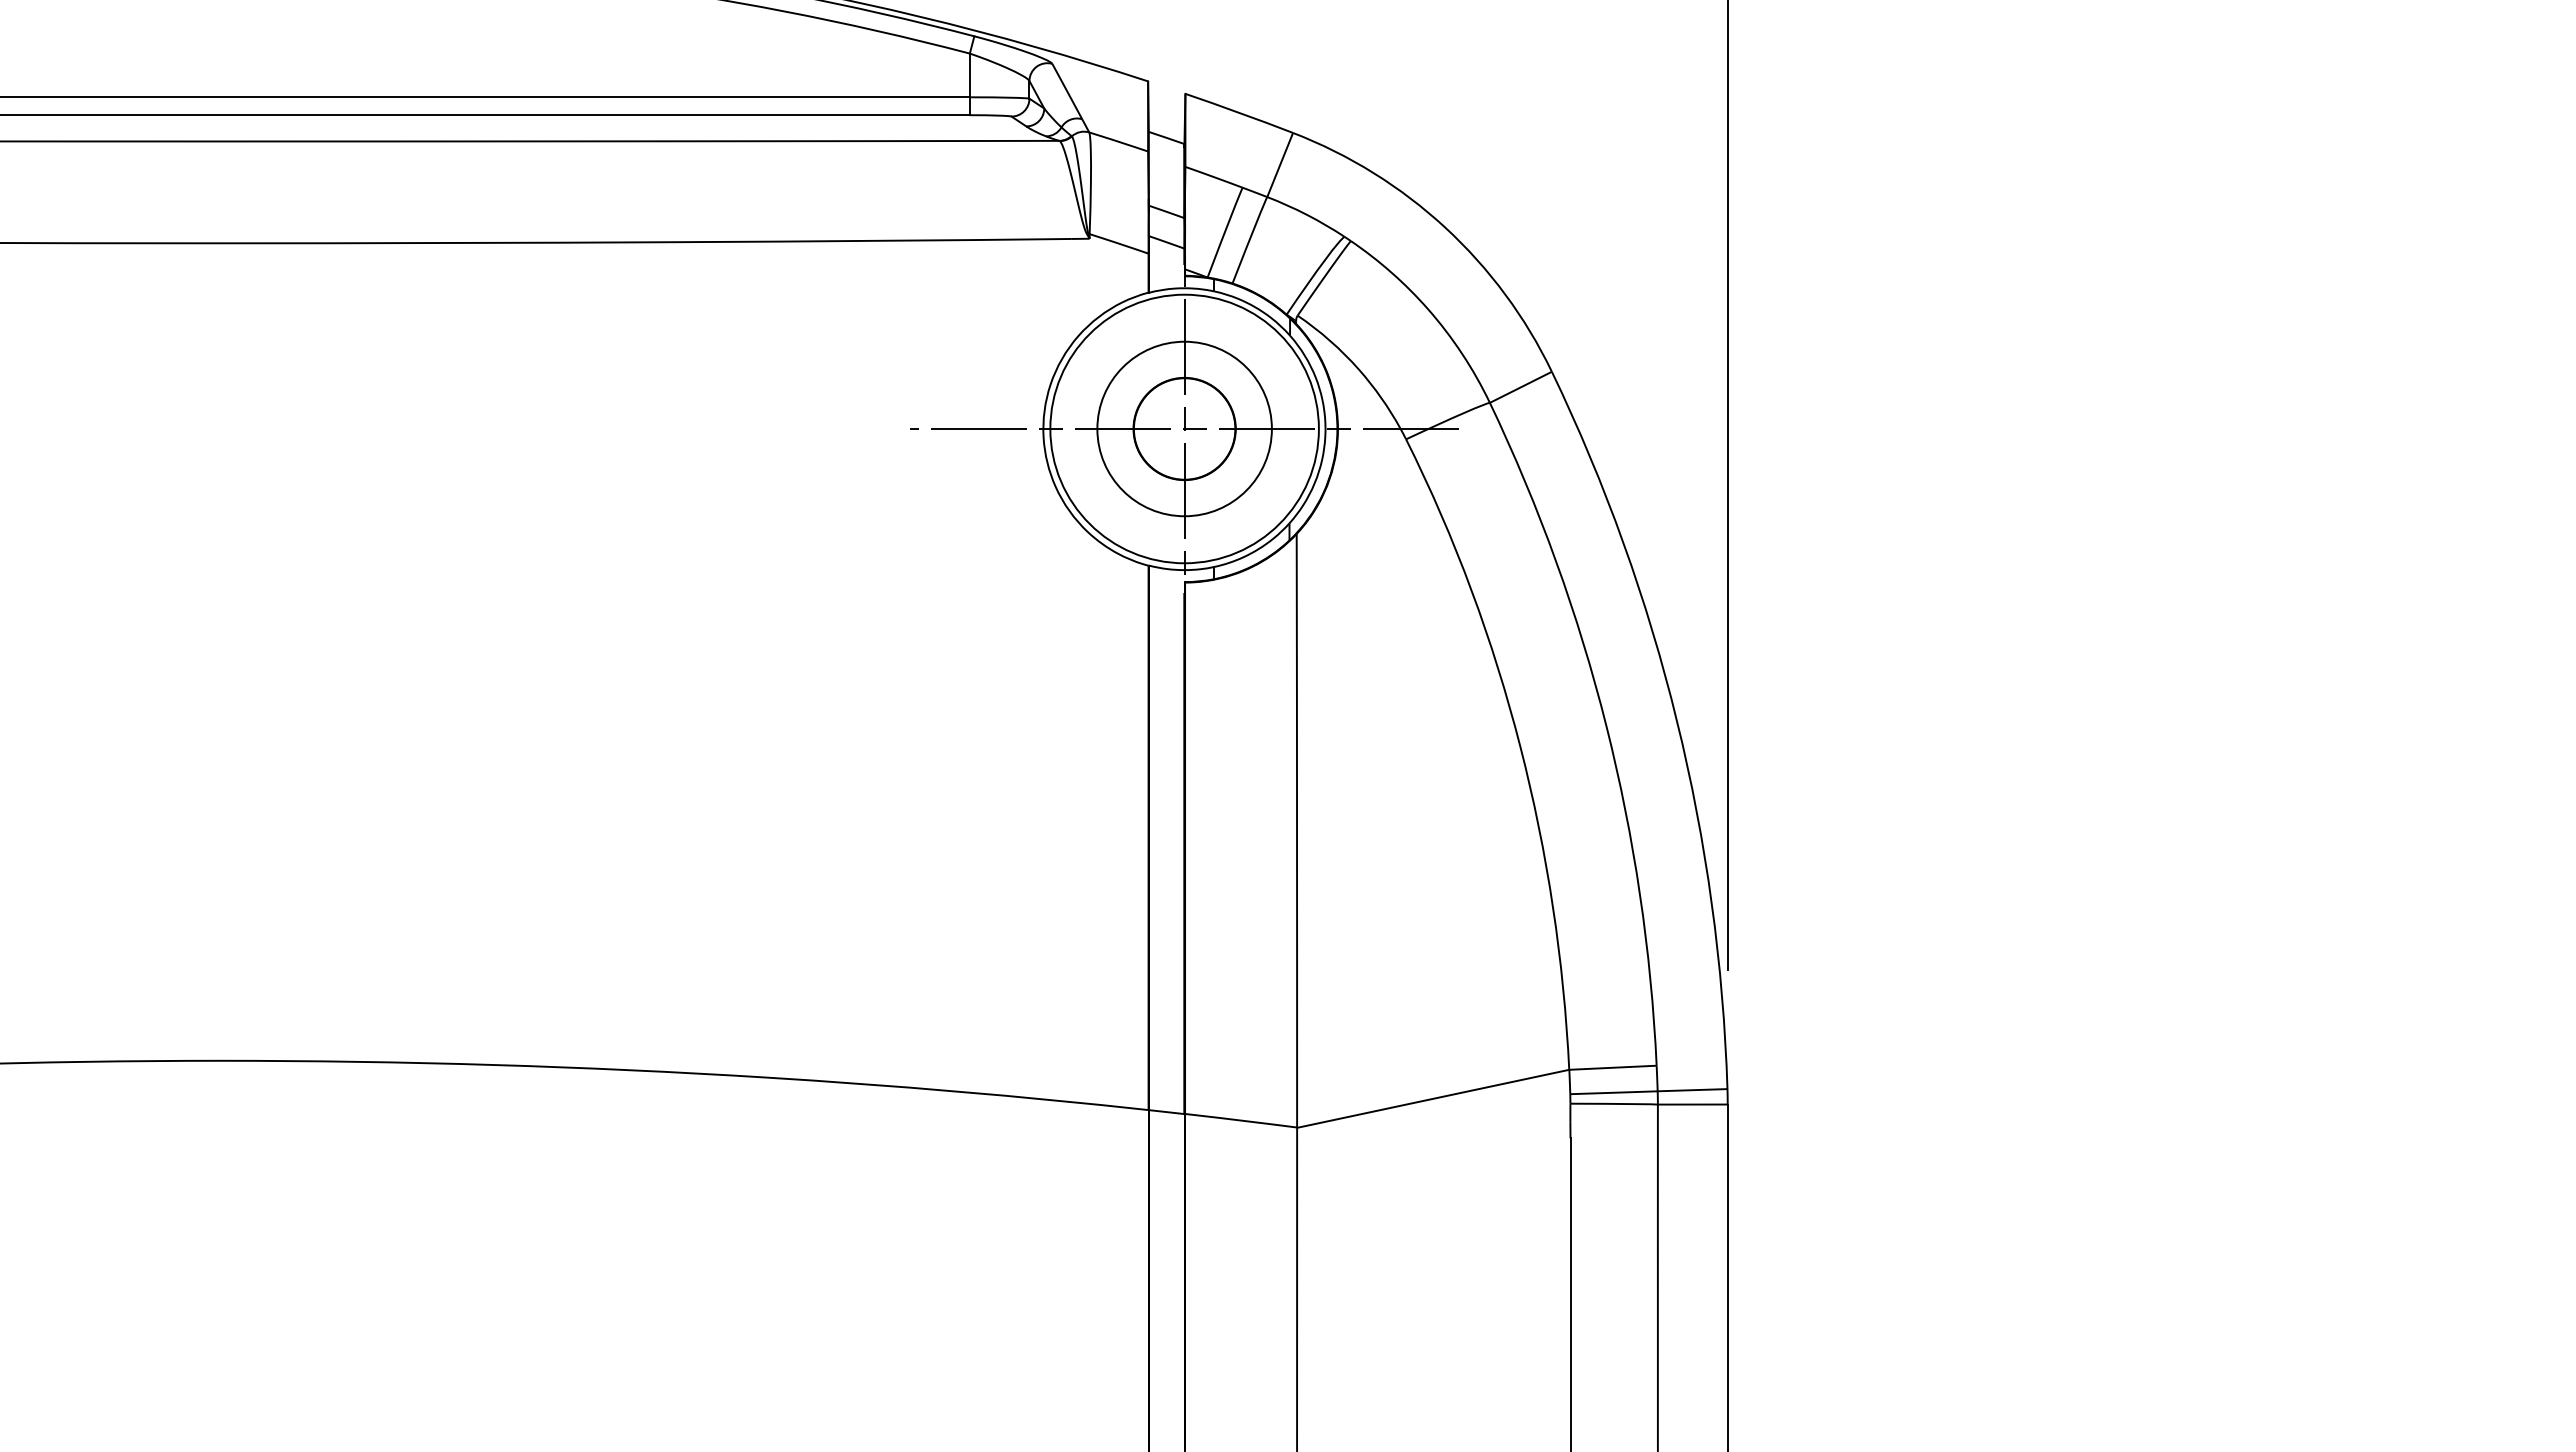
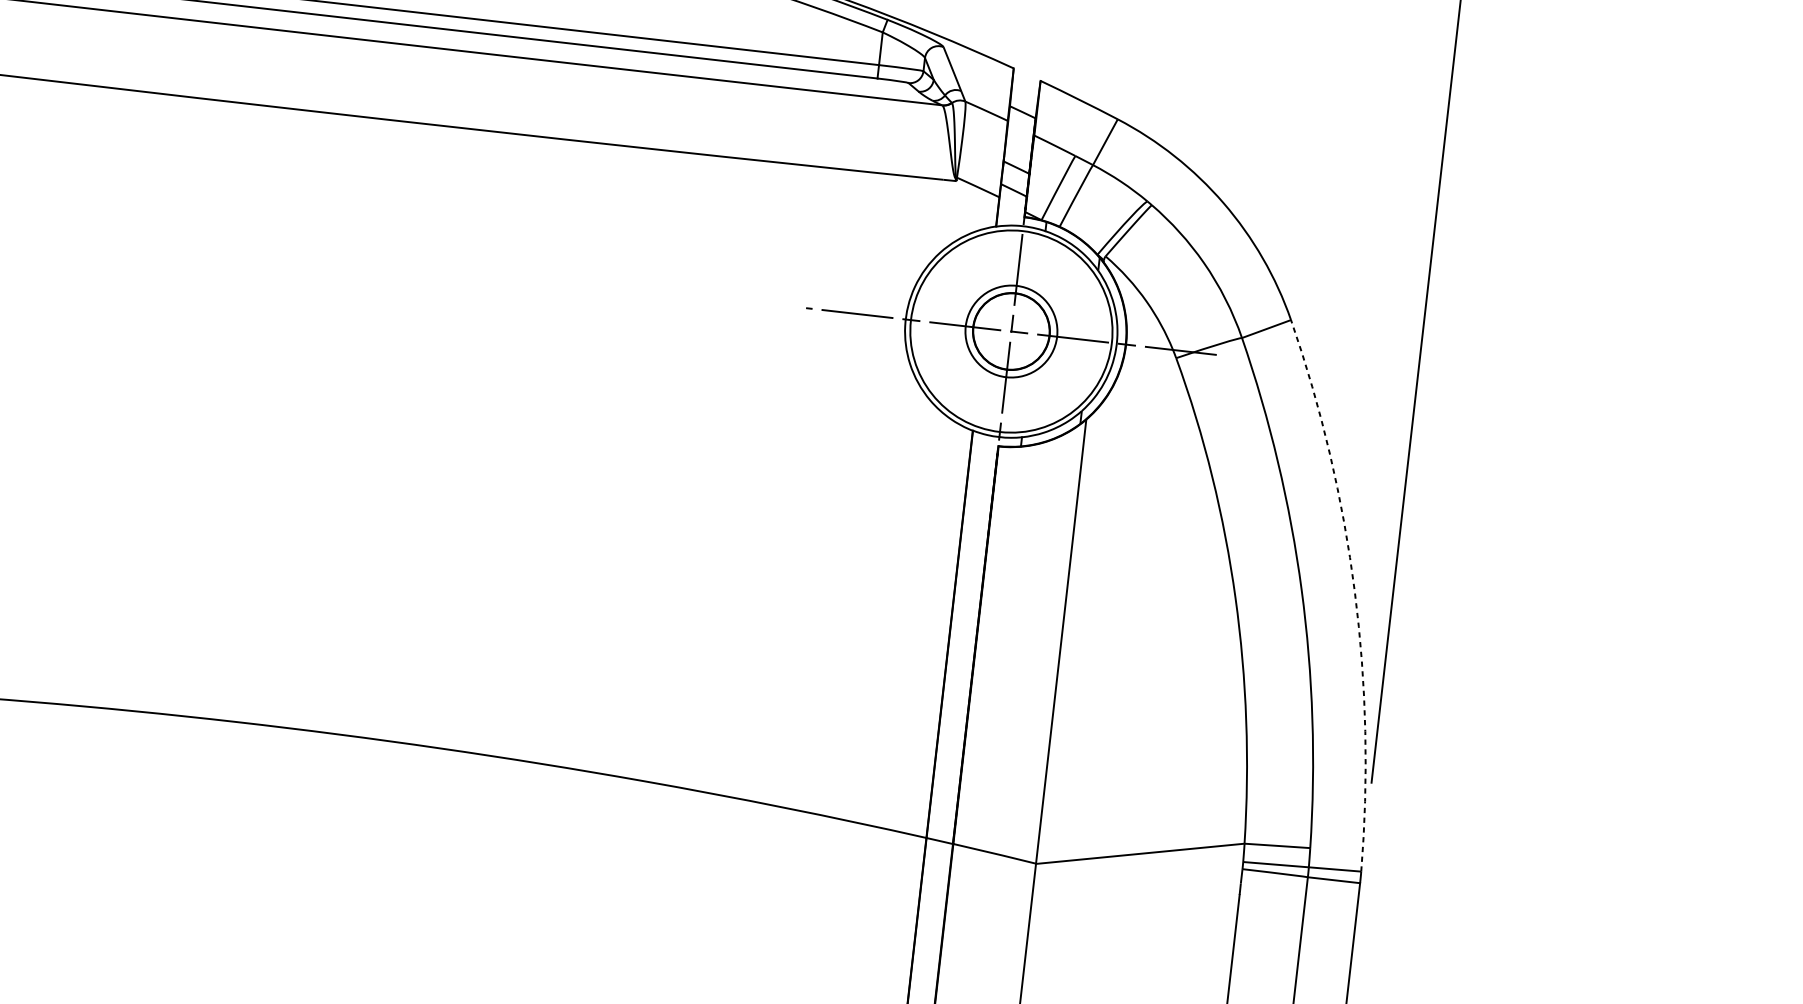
circle: (1184, 428) -> (1011, 331), size x0.7
arc: (1677, 721) -> (1355, 592), solid -> dashed

